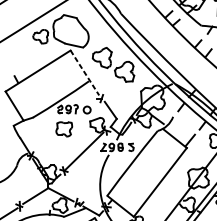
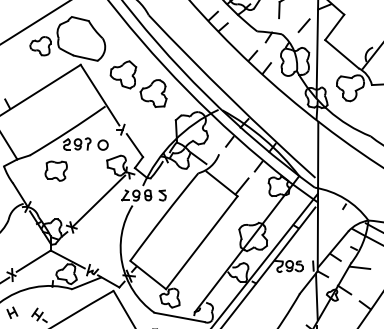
line: (85, 73) -> (100, 95), dashed -> solid
part: (63, 128) -> (55, 170), moved

